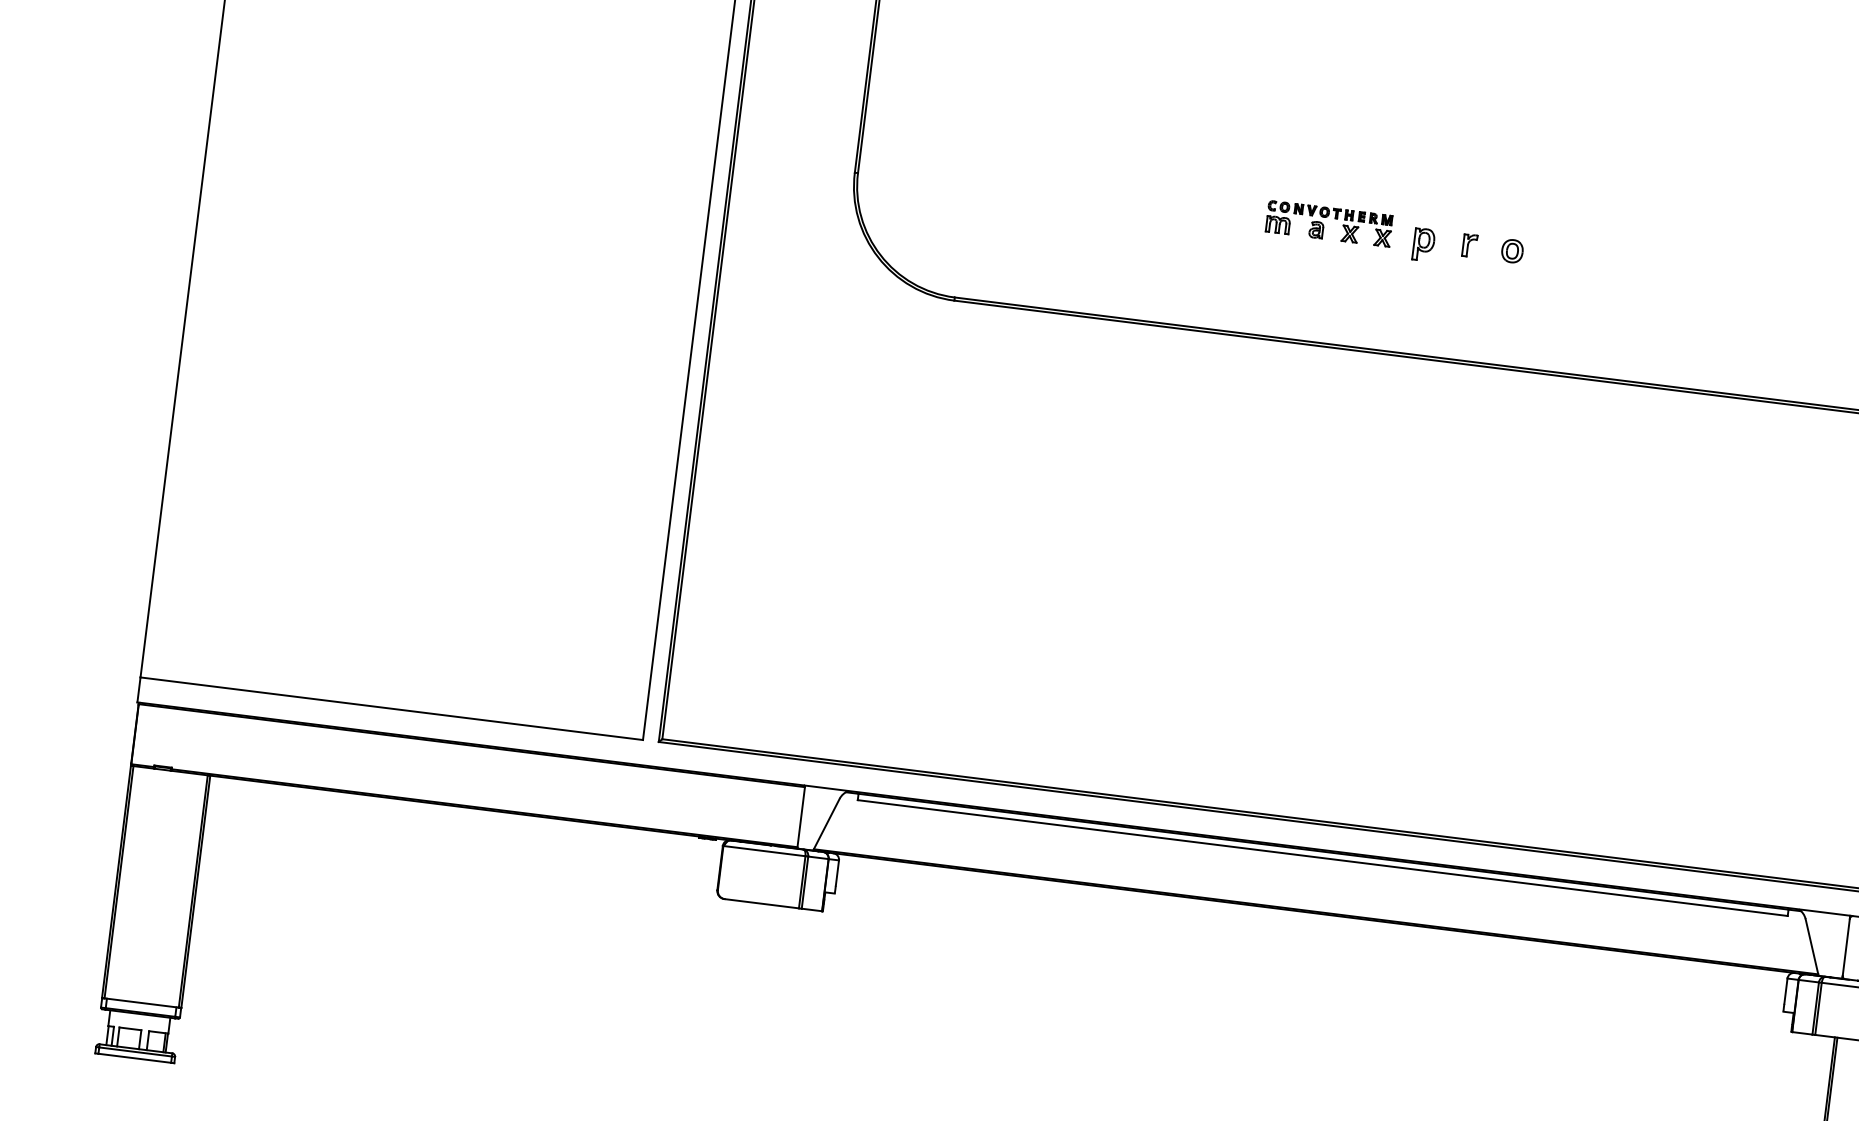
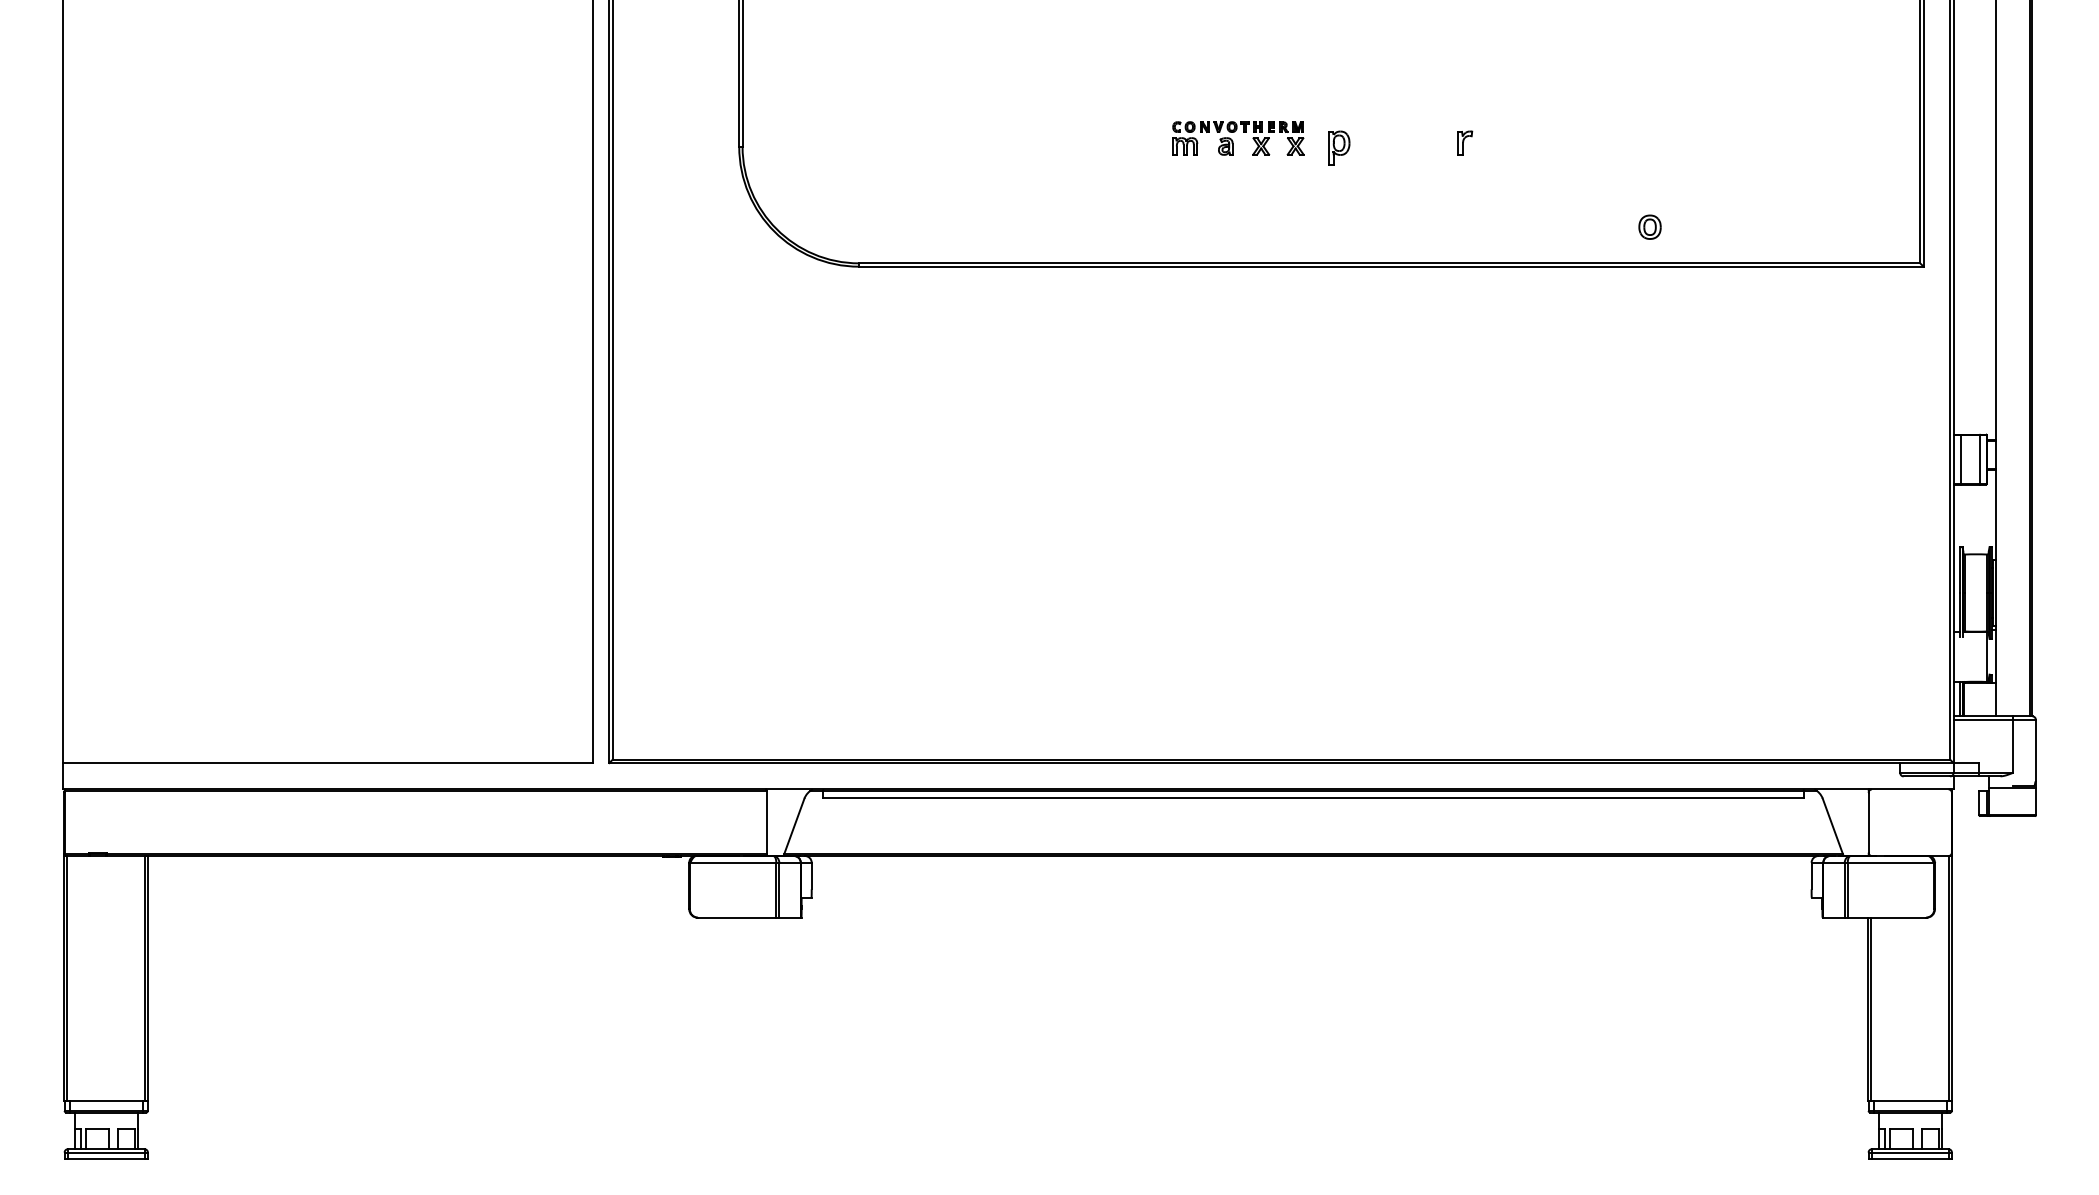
part: (1470, 245) -> (1465, 142), moved
part: (1512, 250) -> (1649, 226), moved

